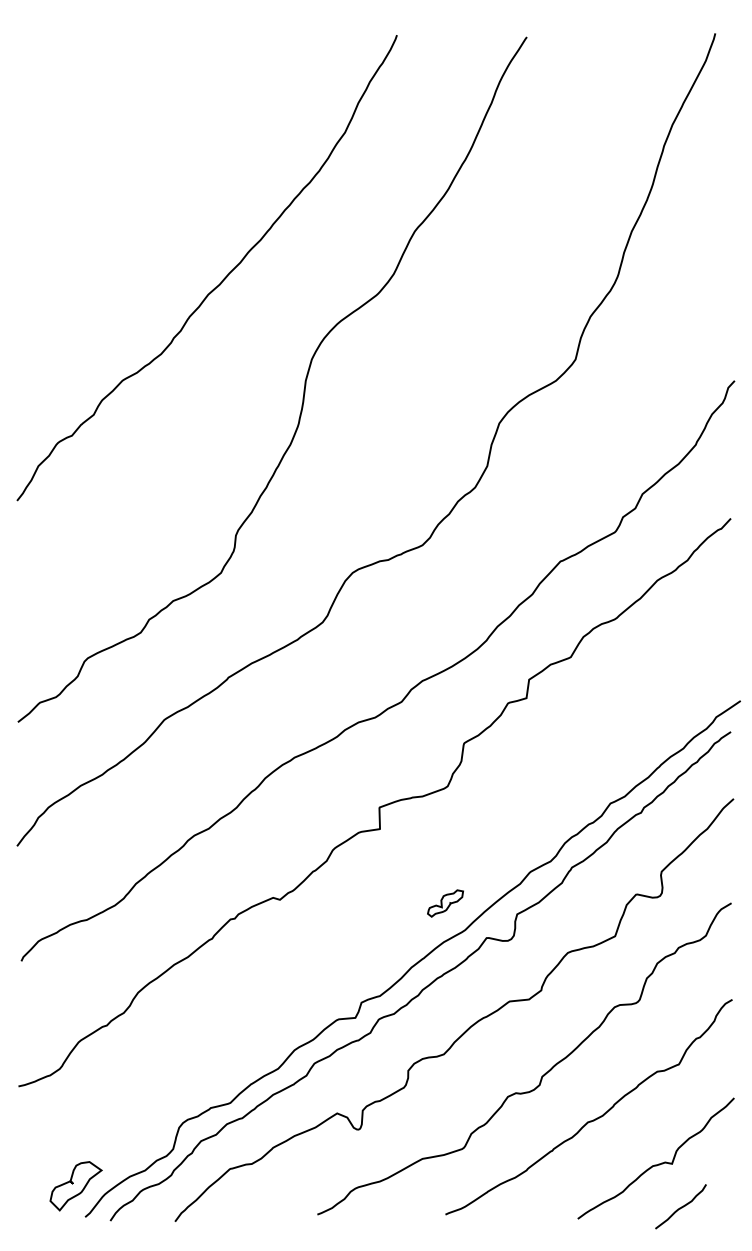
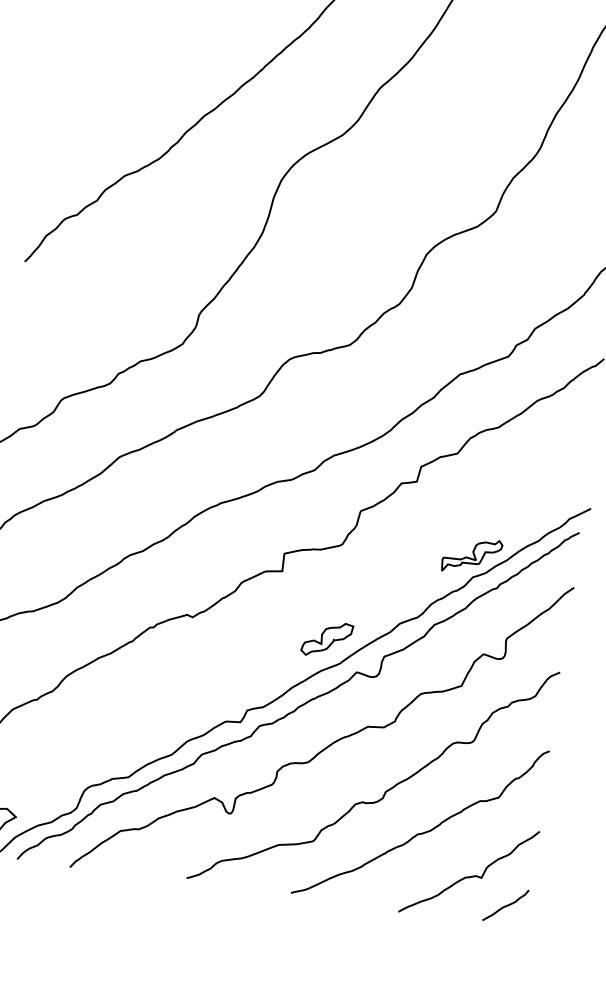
part: (605, 777) -> (472, 555), added
part: (445, 903) -> (327, 639), size x1.67
curve: (681, 1206) -> (506, 905), moved

